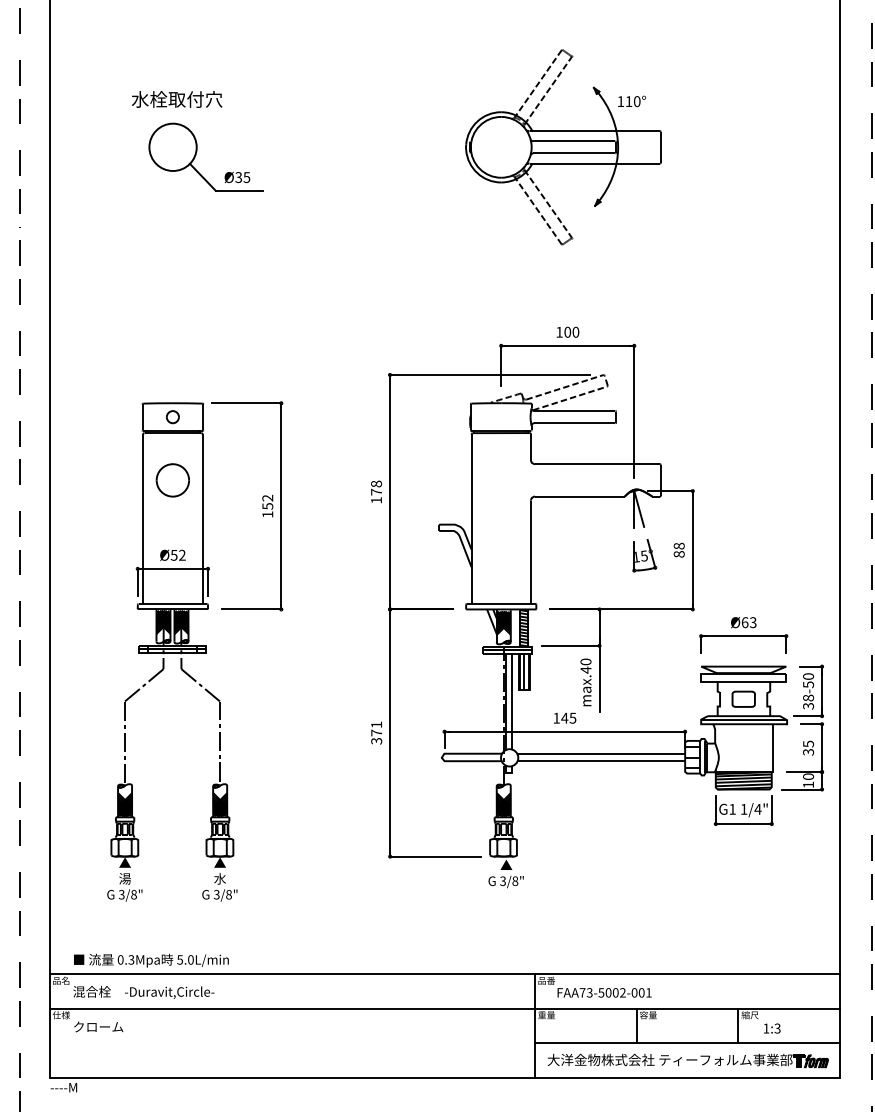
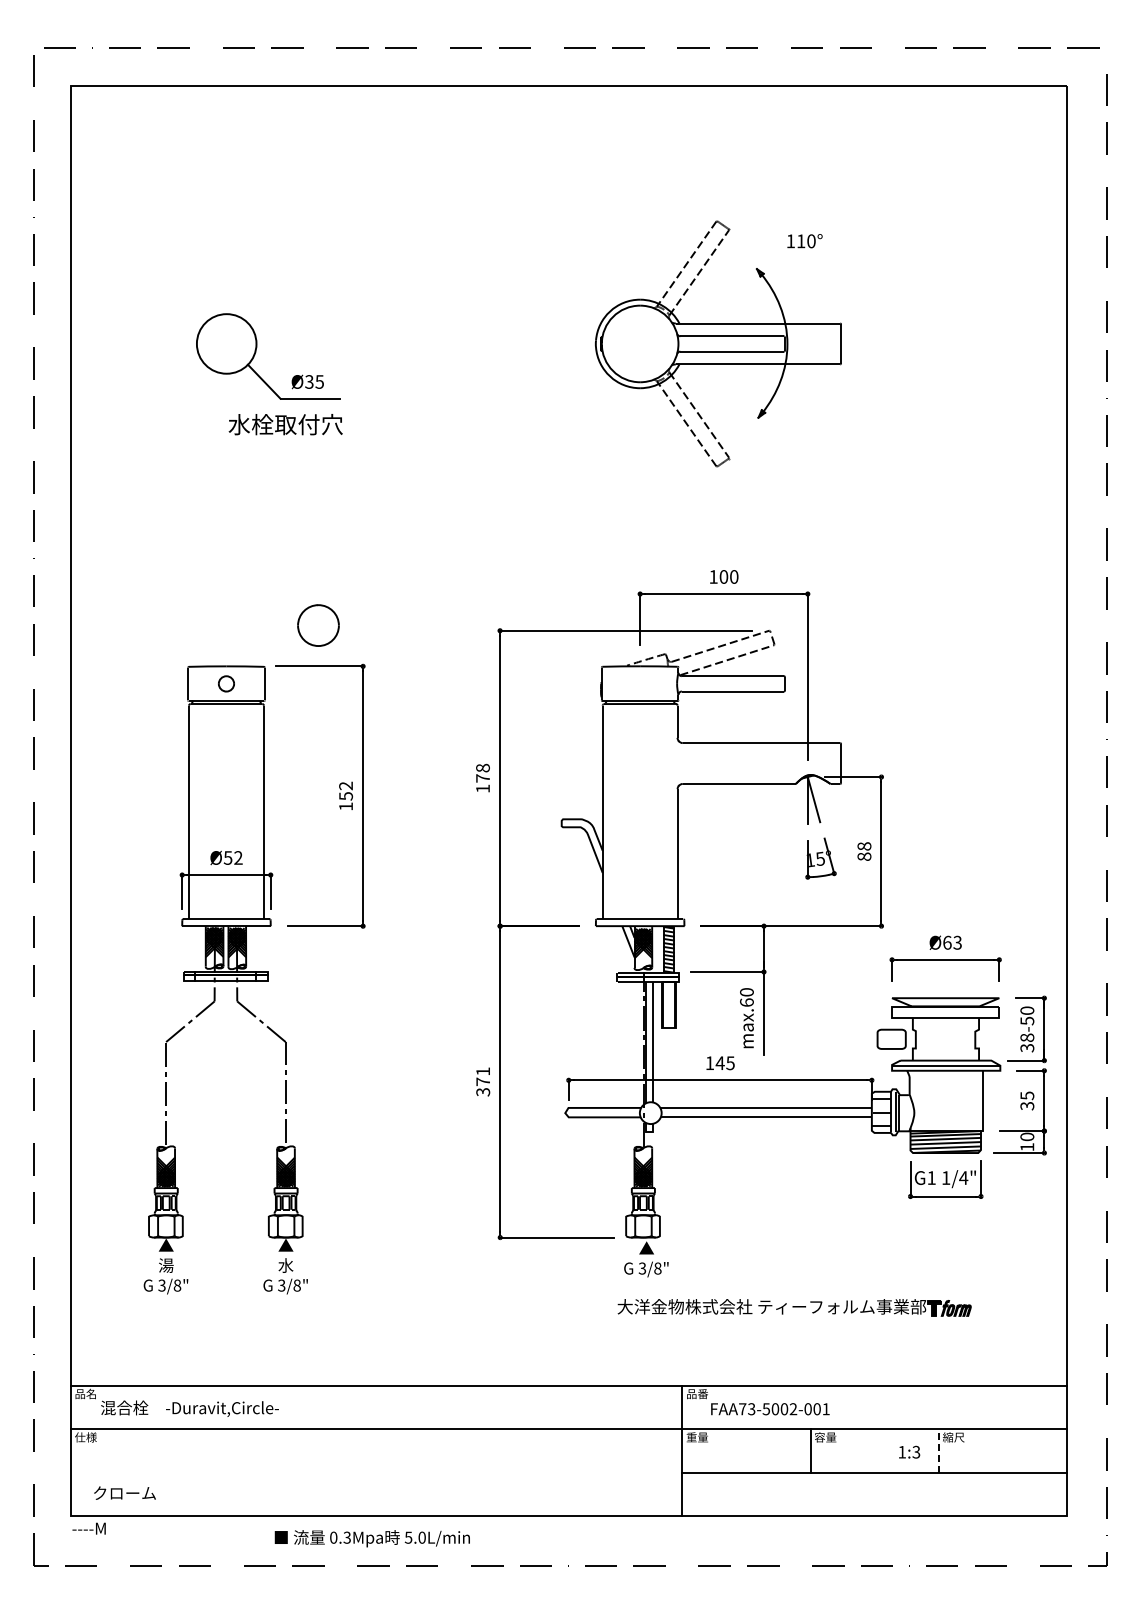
text: (176, 99) -> (285, 424), moved
text: (631, 101) -> (804, 241), moved
part: (172, 480) -> (318, 625), moved
text: (585, 670) -> (746, 1002), max.40 -> max.60
line: (524, 671) -> (669, 1004), removed
part: (743, 698) -> (891, 1038), moved
text: (150, 960) -> (371, 1538), moved
line: (738, 1025) -> (938, 1450), solid -> dashed
text: (98, 1026) -> (124, 1492), moved
text: (772, 1027) -> (909, 1451), moved
part: (688, 1060) -> (794, 1307), moved

